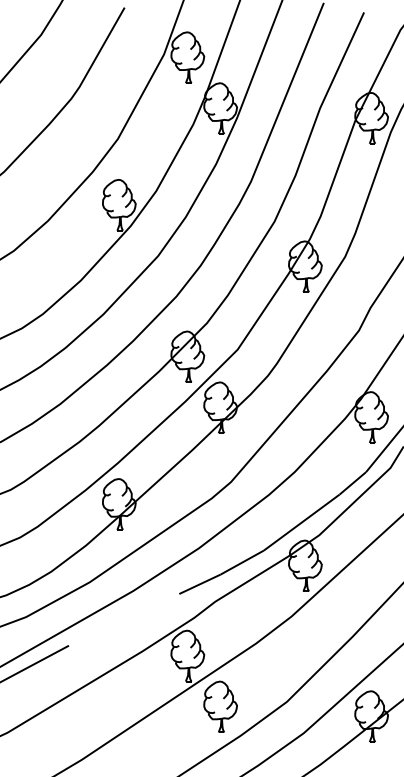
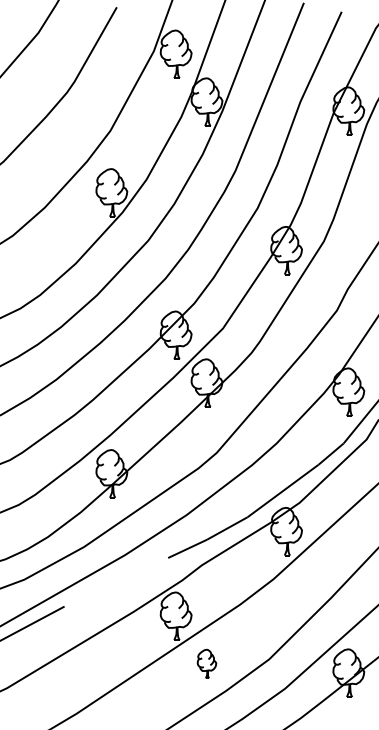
part: (220, 706) -> (206, 663), size x0.6

